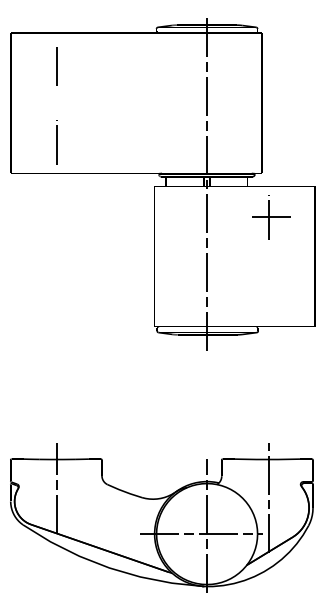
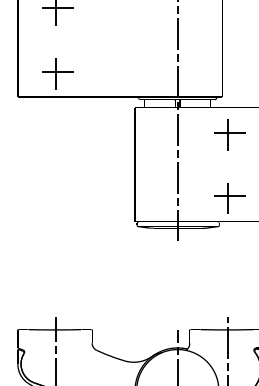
line: (57, 64) -> (55, 8), added
line: (57, 142) -> (55, 71), added
part: (271, 298) -> (230, 198), added

